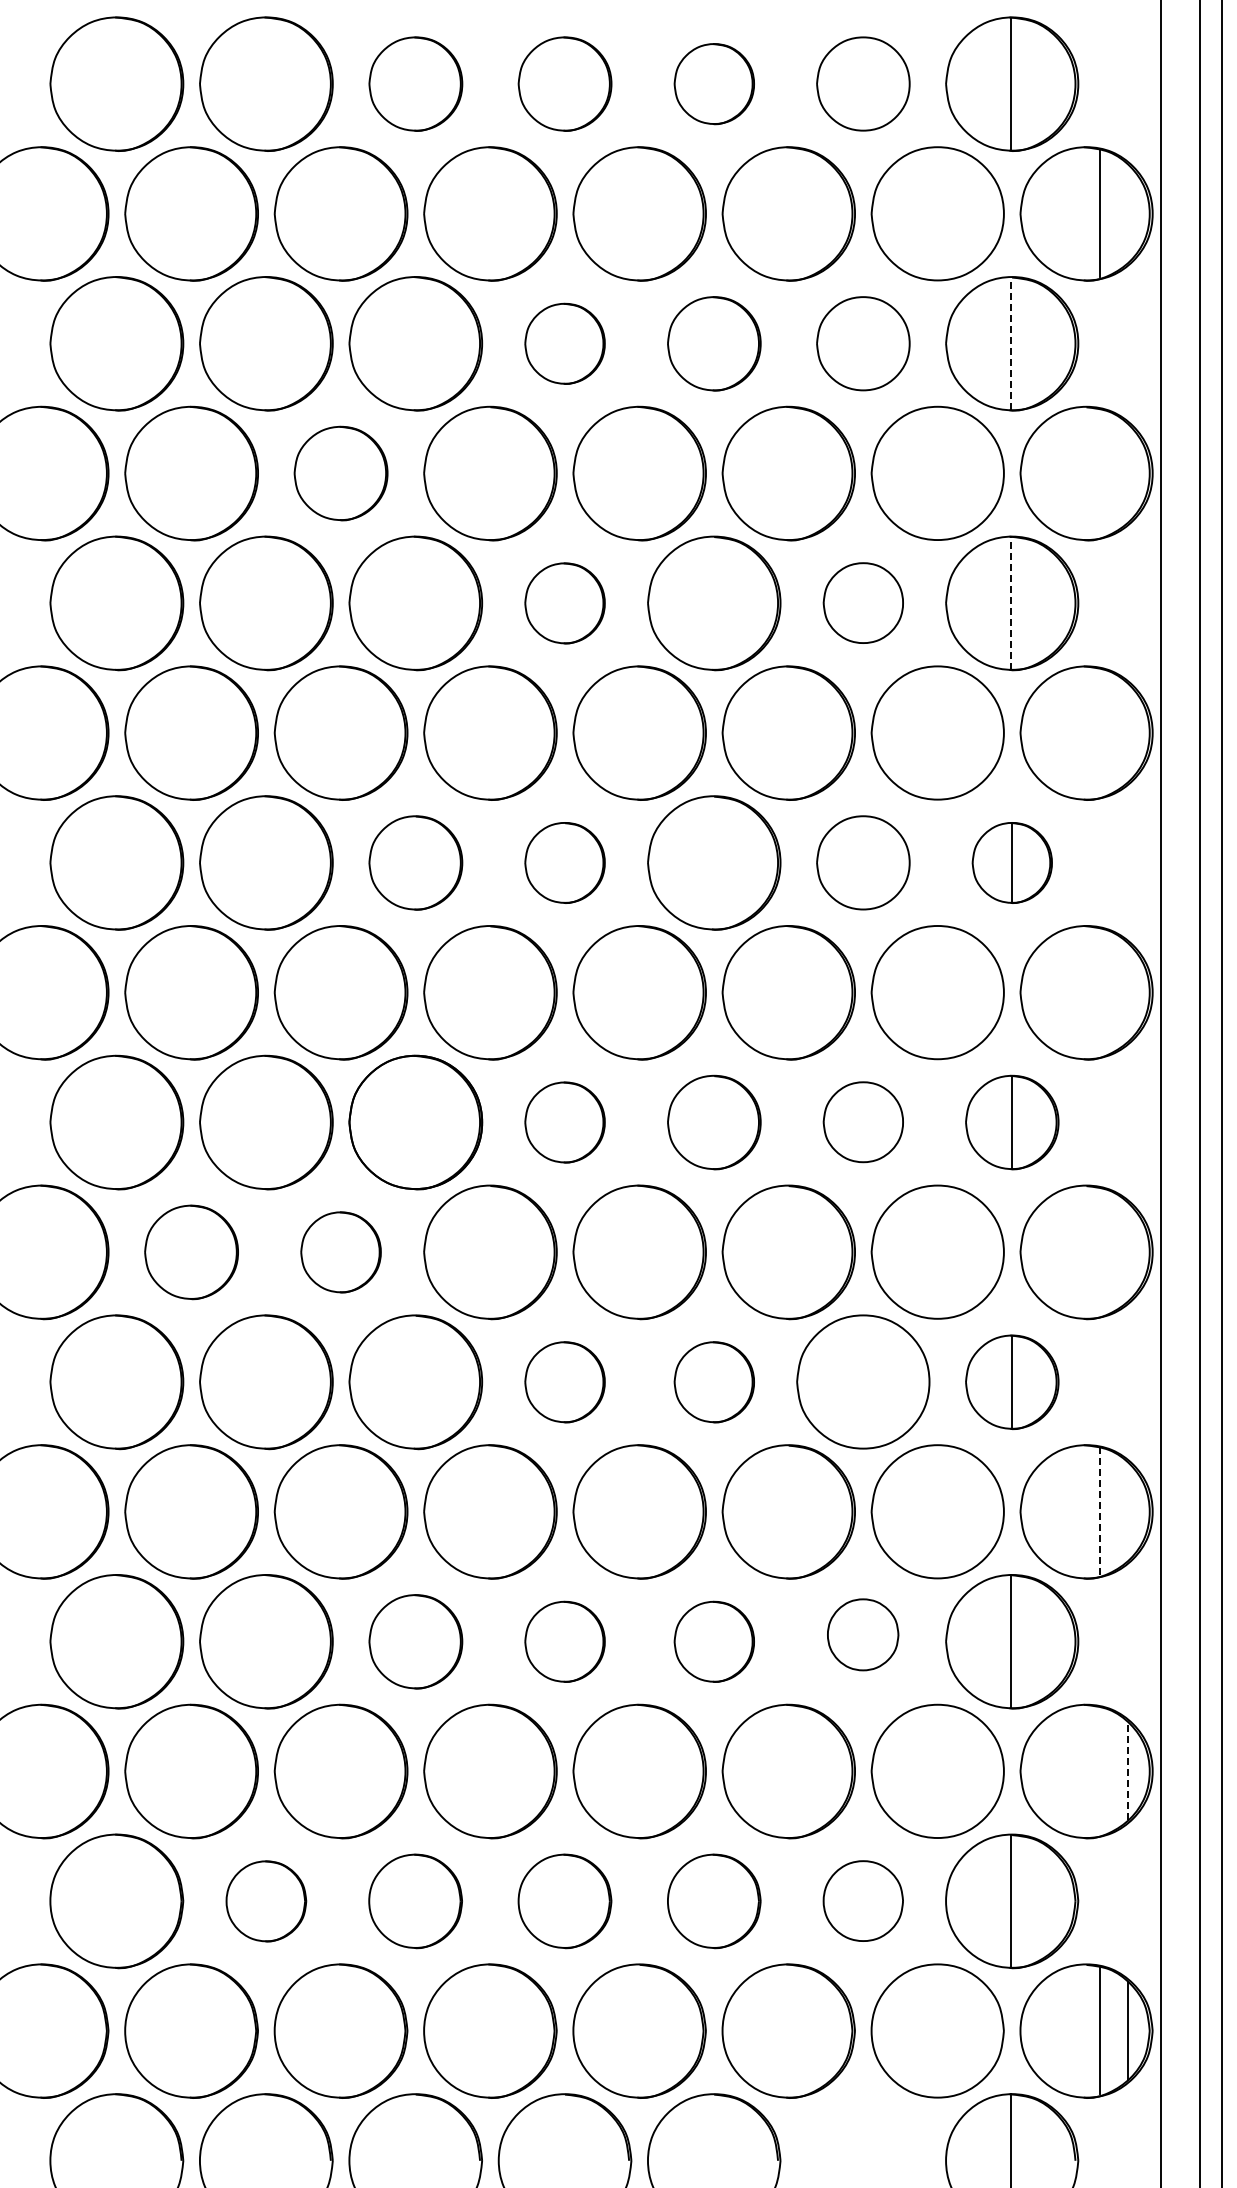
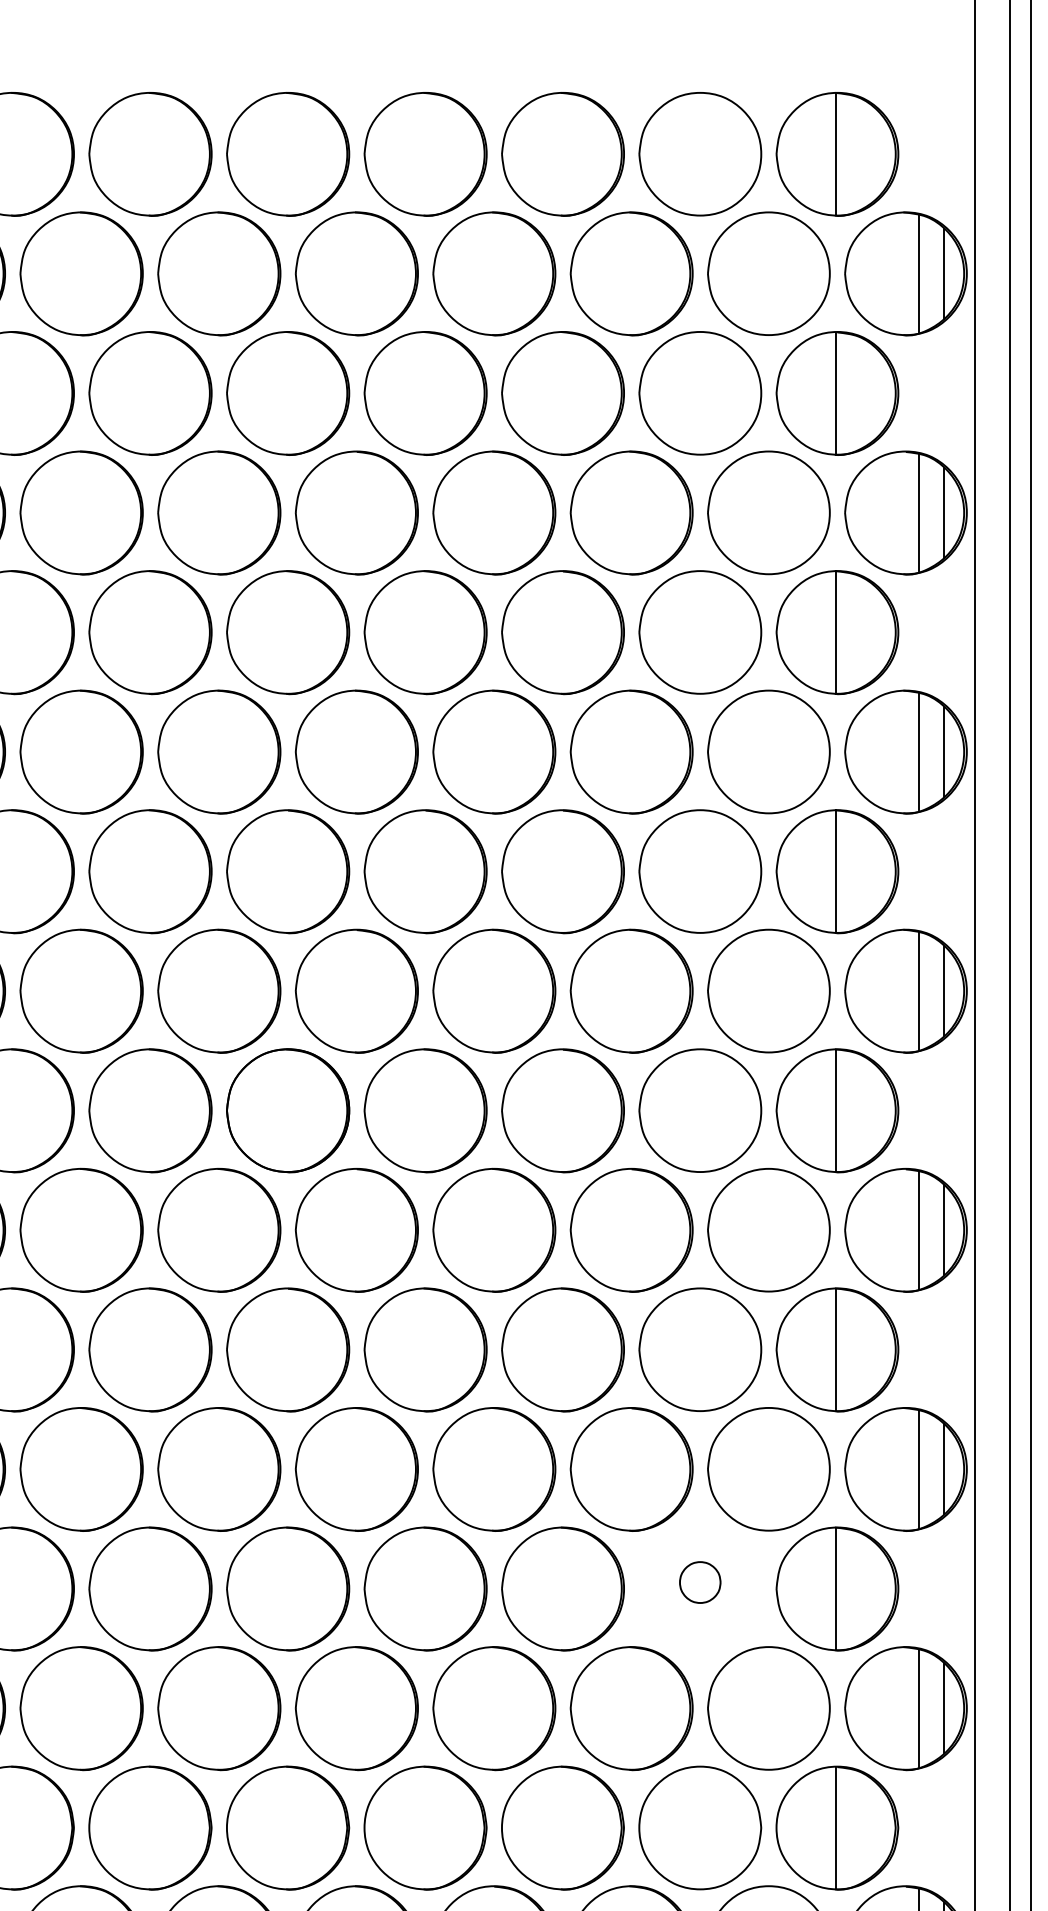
part: (415, 83) -> (287, 153), size x1.43
part: (564, 83) -> (425, 153), size x1.43
part: (714, 83) -> (563, 153), size x1.67
part: (863, 83) -> (700, 153), size x1.43
line: (1128, 213) -> (944, 273), added
part: (564, 343) -> (425, 393), size x1.67
part: (714, 343) -> (563, 393), size x1.43
part: (863, 343) -> (700, 393), size x1.43
line: (1011, 343) -> (836, 393), dashed -> solid
part: (340, 473) -> (218, 512), size x1.43
line: (1100, 473) -> (918, 512), added
line: (1128, 473) -> (944, 512), added
part: (863, 602) -> (700, 631), size x1.67
line: (1011, 602) -> (836, 631), dashed -> solid
part: (564, 603) -> (425, 632), size x1.67
line: (1100, 732) -> (918, 751), added
line: (1128, 732) -> (944, 751), added
part: (415, 862) -> (287, 871), size x1.43
part: (564, 862) -> (425, 871), size x1.67
part: (863, 862) -> (700, 871), size x1.43
part: (1012, 862) -> (837, 871), size x1.67
line: (1100, 992) -> (918, 990), added
line: (1128, 992) -> (944, 990), added
part: (863, 1121) -> (700, 1109), size x1.67
part: (564, 1122) -> (425, 1110), size x1.67
part: (714, 1122) -> (563, 1110), size x1.43
part: (1012, 1122) -> (837, 1110), size x1.43
line: (1100, 1251) -> (918, 1229), added
line: (1128, 1251) -> (944, 1229), added
part: (191, 1252) -> (81, 1230), size x1.43
part: (340, 1252) -> (218, 1230), size x1.67
part: (564, 1382) -> (425, 1350), size x1.67
part: (714, 1382) -> (563, 1350), size x1.67
part: (1012, 1382) -> (837, 1350), size x1.43
line: (1100, 1511) -> (918, 1469), dashed -> solid
line: (1128, 1511) -> (944, 1469), added
part: (863, 1634) -> (700, 1582), size x0.62
part: (415, 1641) -> (287, 1588), size x1.43
part: (564, 1641) -> (425, 1588), size x1.67
part: (714, 1641) -> (563, 1588), size x1.67
line: (1100, 1770) -> (918, 1707), added
line: (1128, 1771) -> (944, 1708), dashed -> solid
part: (863, 1900) -> (700, 1827), size x1.67
part: (266, 1901) -> (150, 1828), size x1.67
part: (415, 1901) -> (287, 1828), size x1.43
part: (564, 1901) -> (425, 1828), size x1.43
part: (714, 1901) -> (563, 1828), size x1.43

